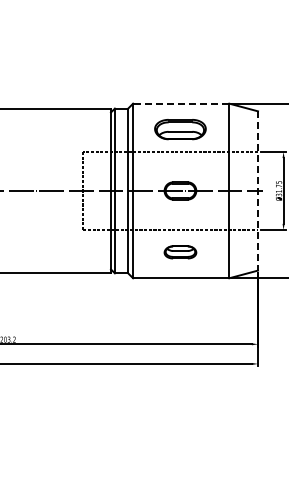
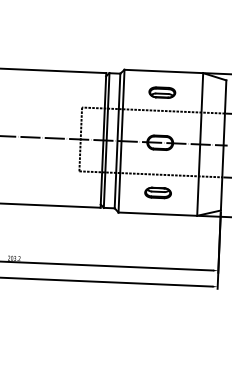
line: (180, 103) -> (163, 71), dashed -> solid
part: (180, 129) -> (162, 92), size x0.62
line: (258, 190) -> (224, 145), dashed -> solid

